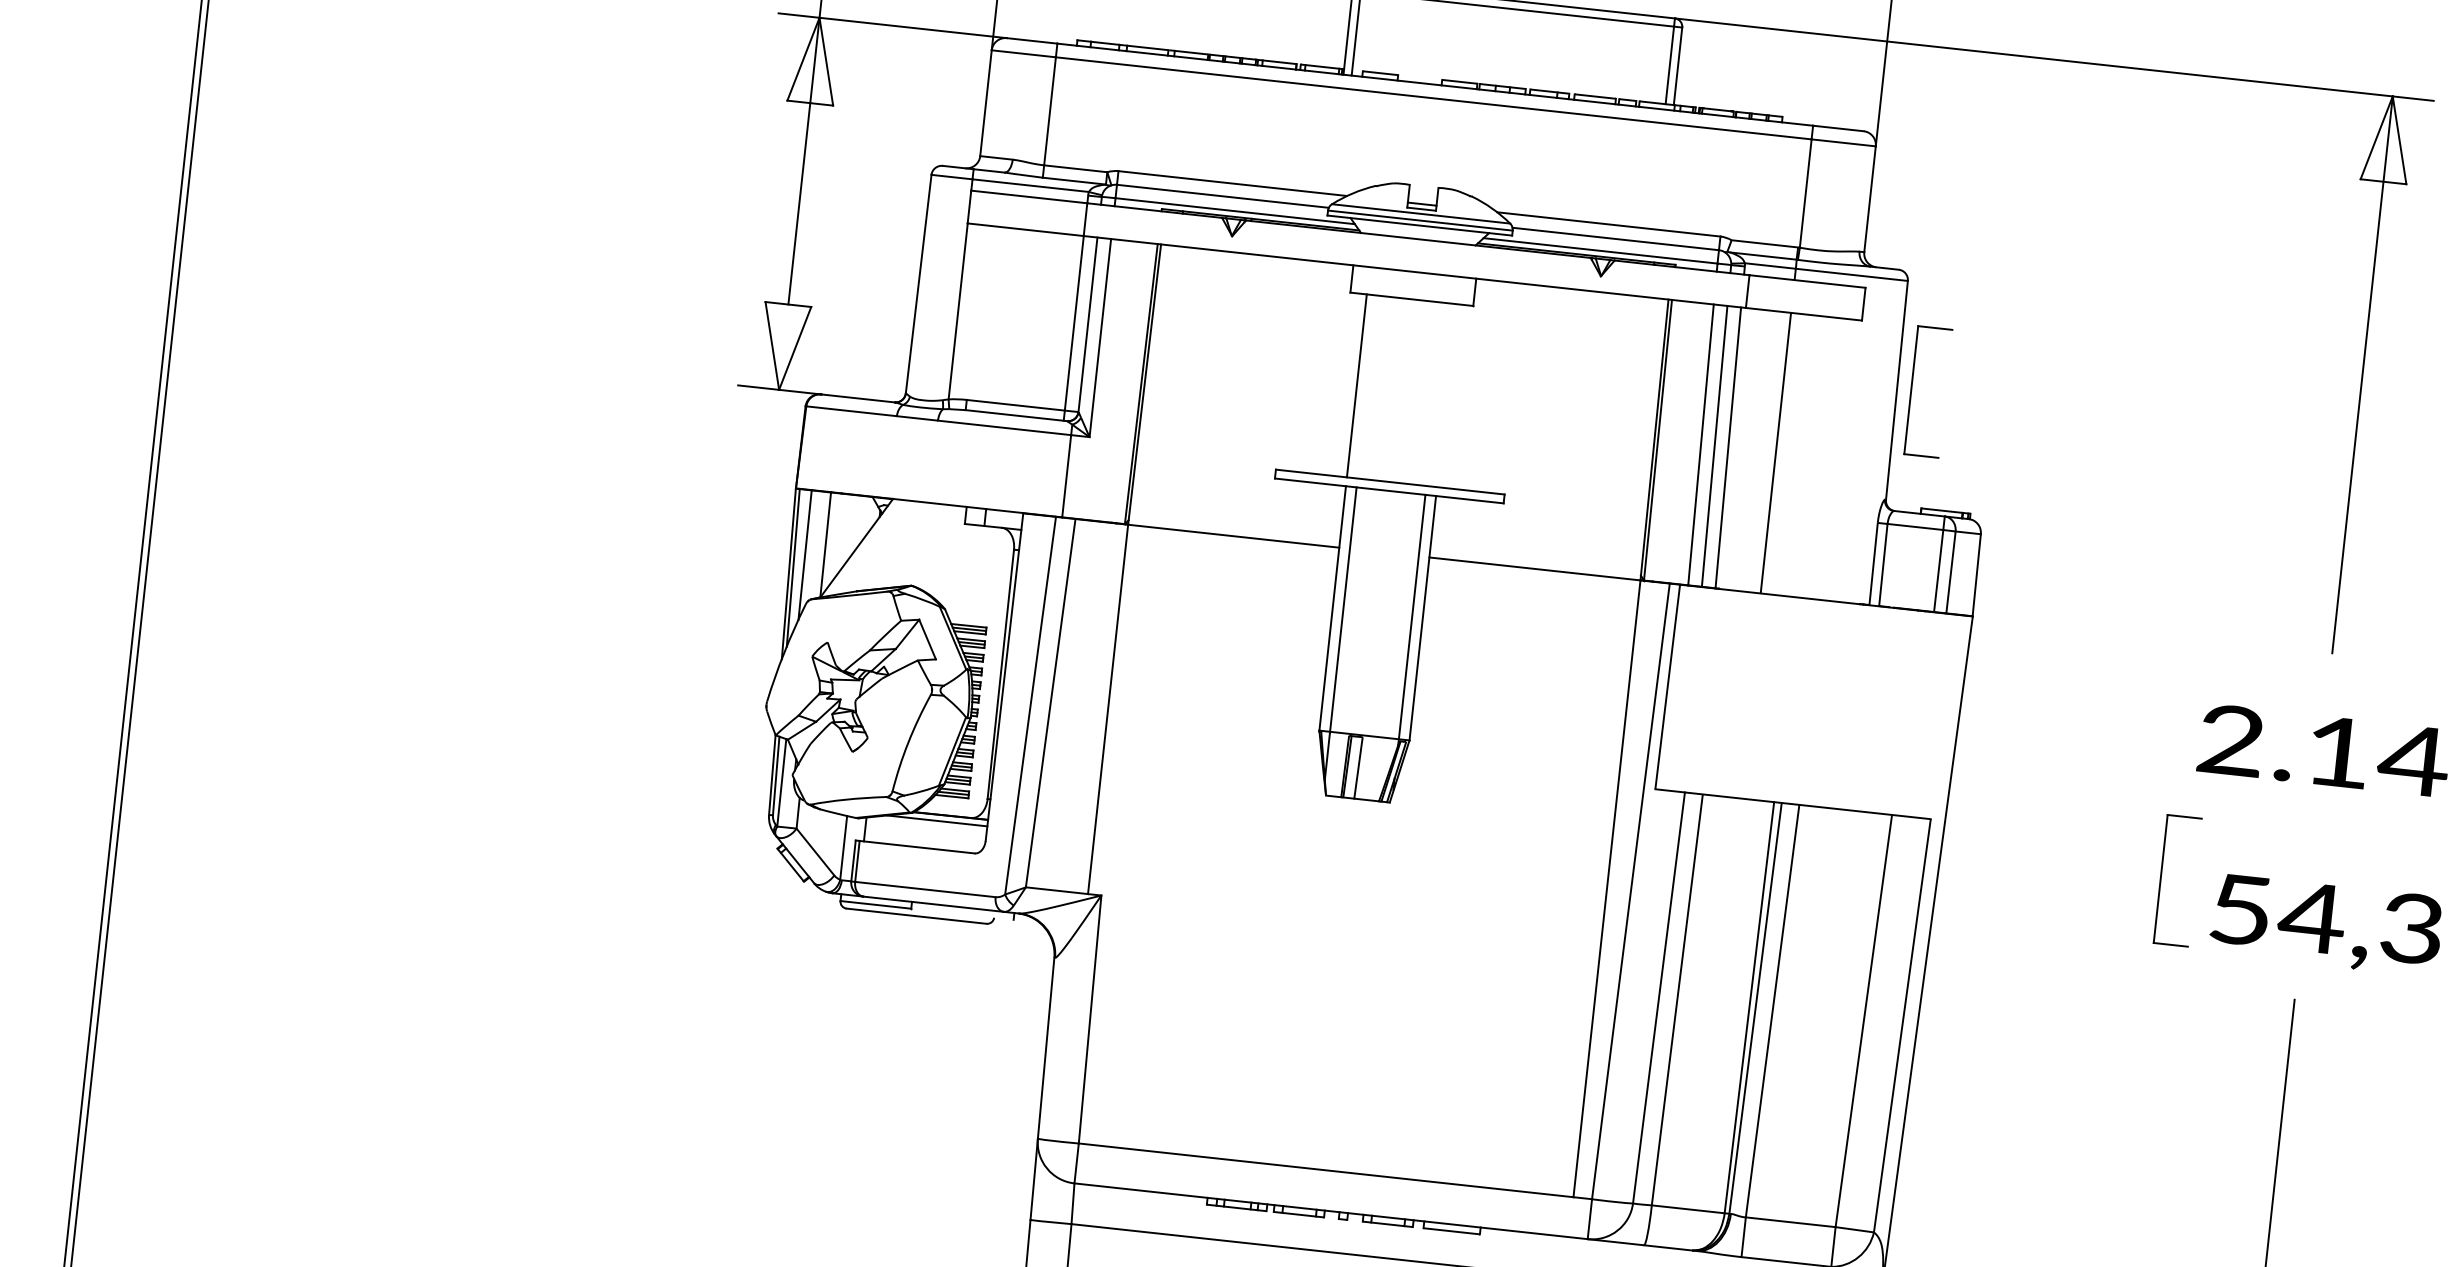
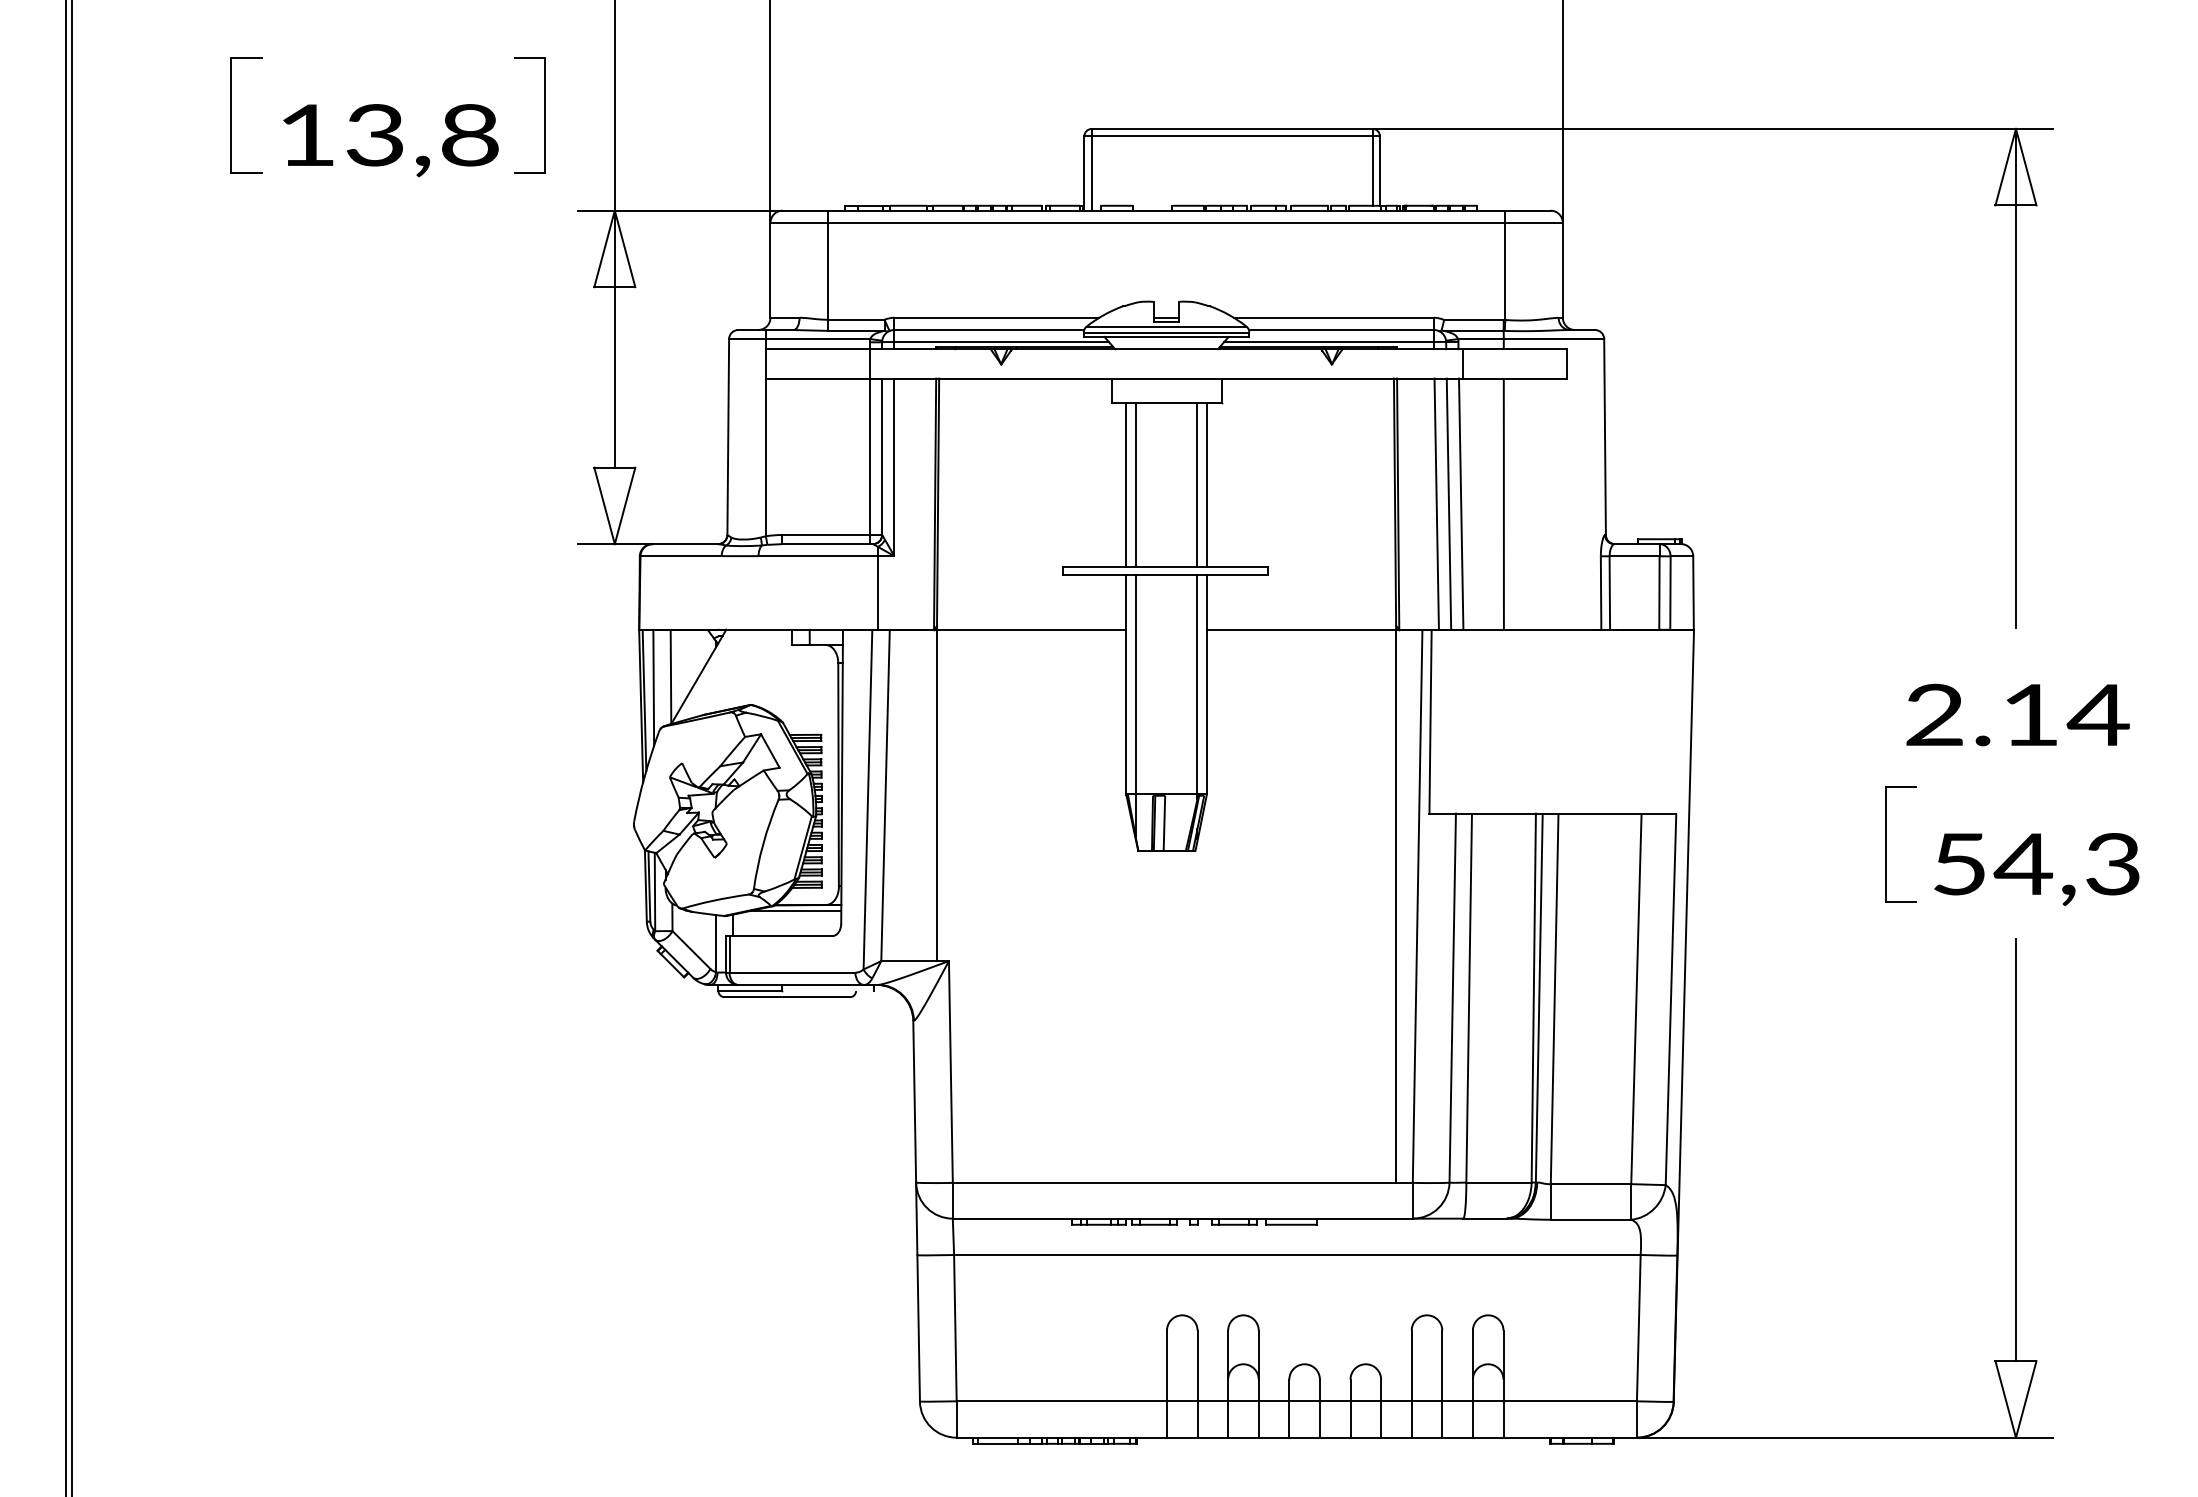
line: (1367, 387) -> (1135, 485), added
part: (1912, 390) -> (1618, 435), removed
line: (1436, 395) -> (1197, 485), added
line: (1446, 396) -> (1206, 485), added

